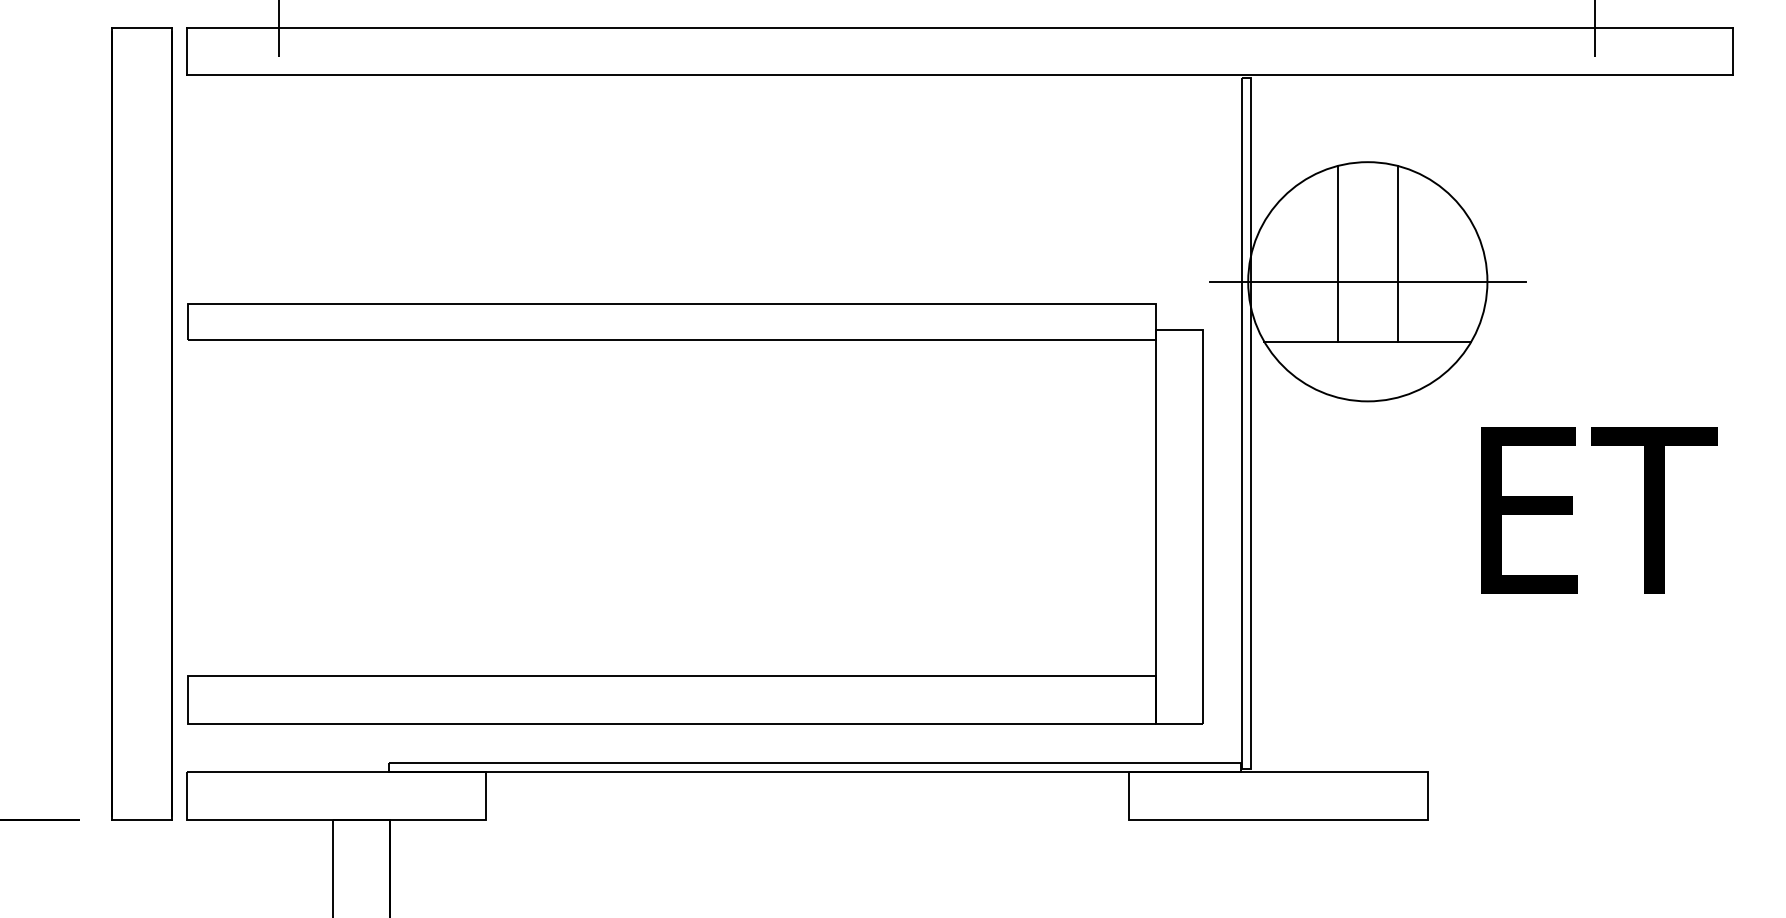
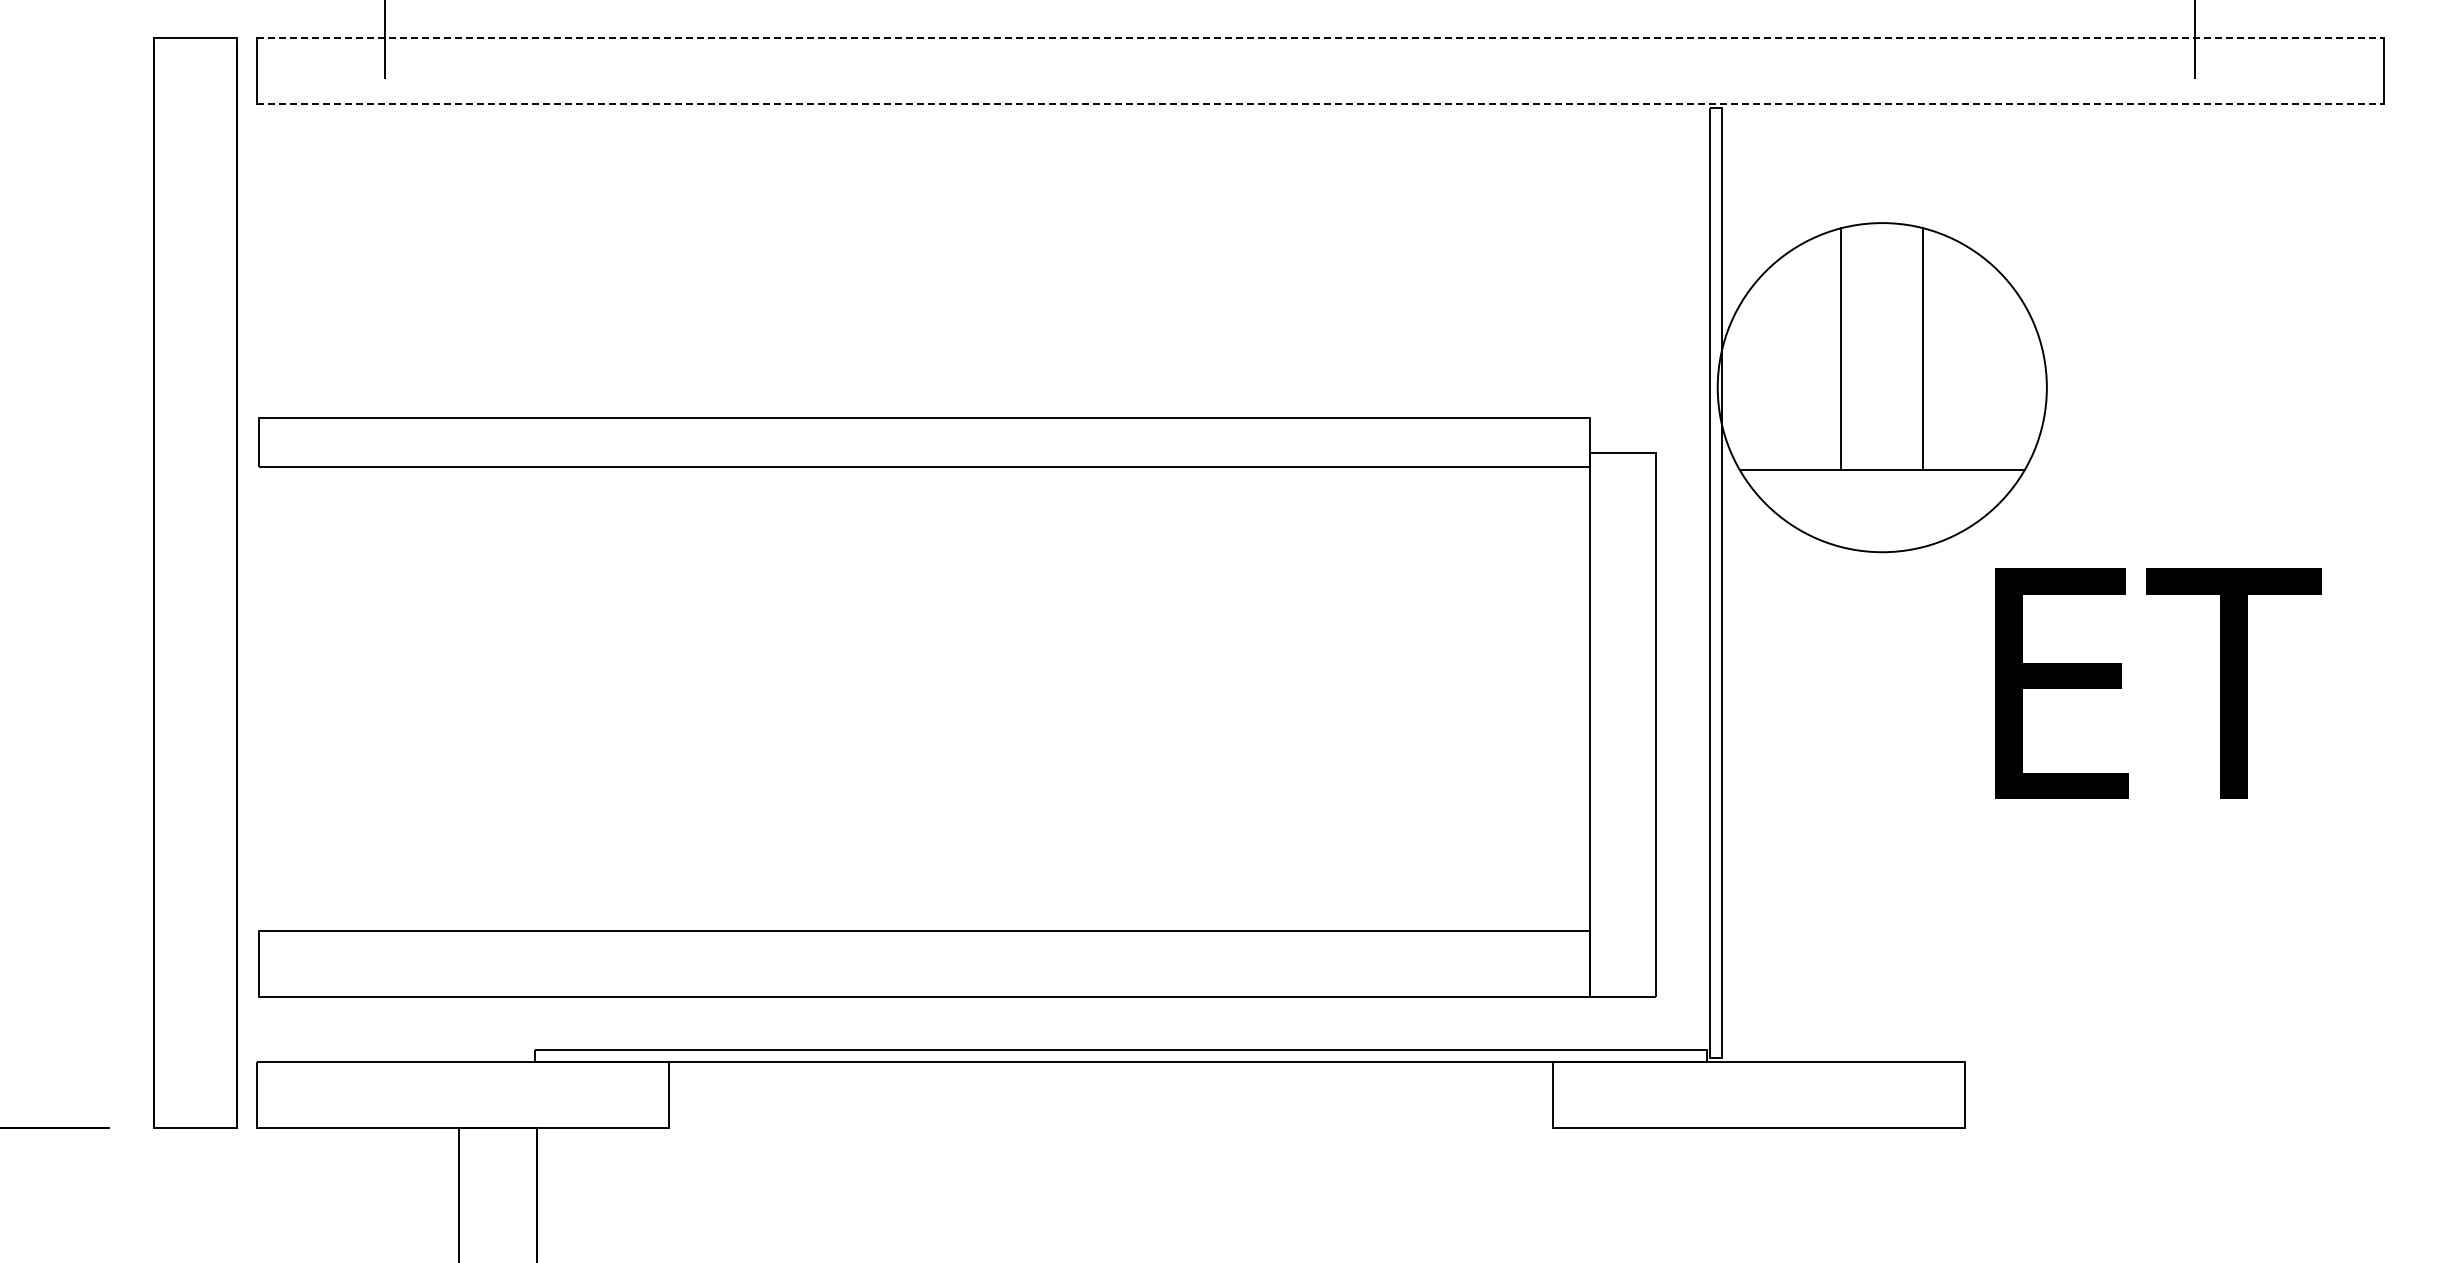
line: (959, 27) -> (1320, 37), solid -> dashed
line: (959, 75) -> (1320, 103), solid -> dashed
line: (1367, 281) -> (1881, 387), removed
text: (1599, 510) -> (2158, 683), moved

